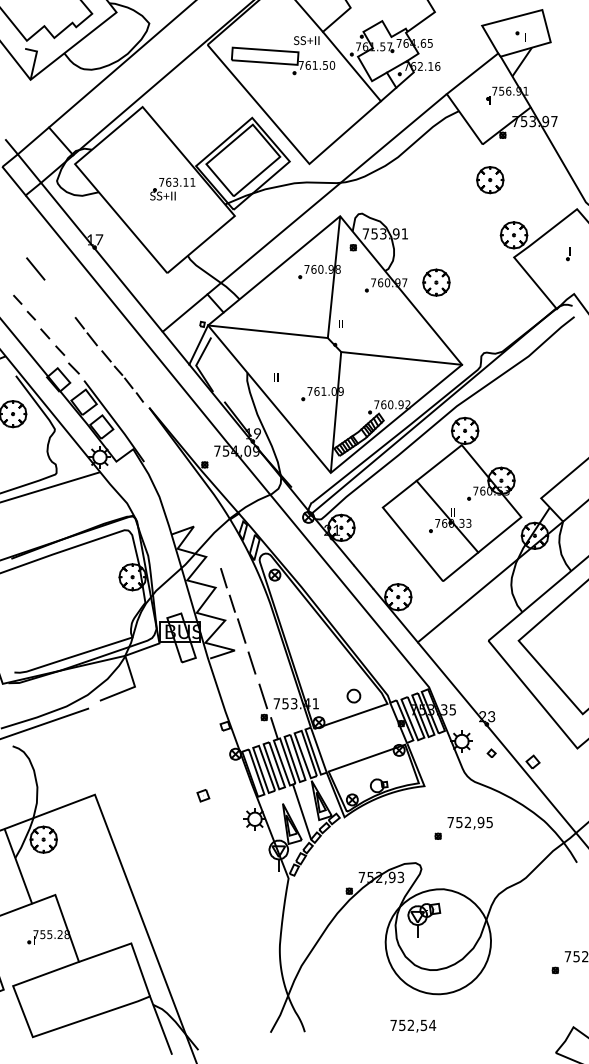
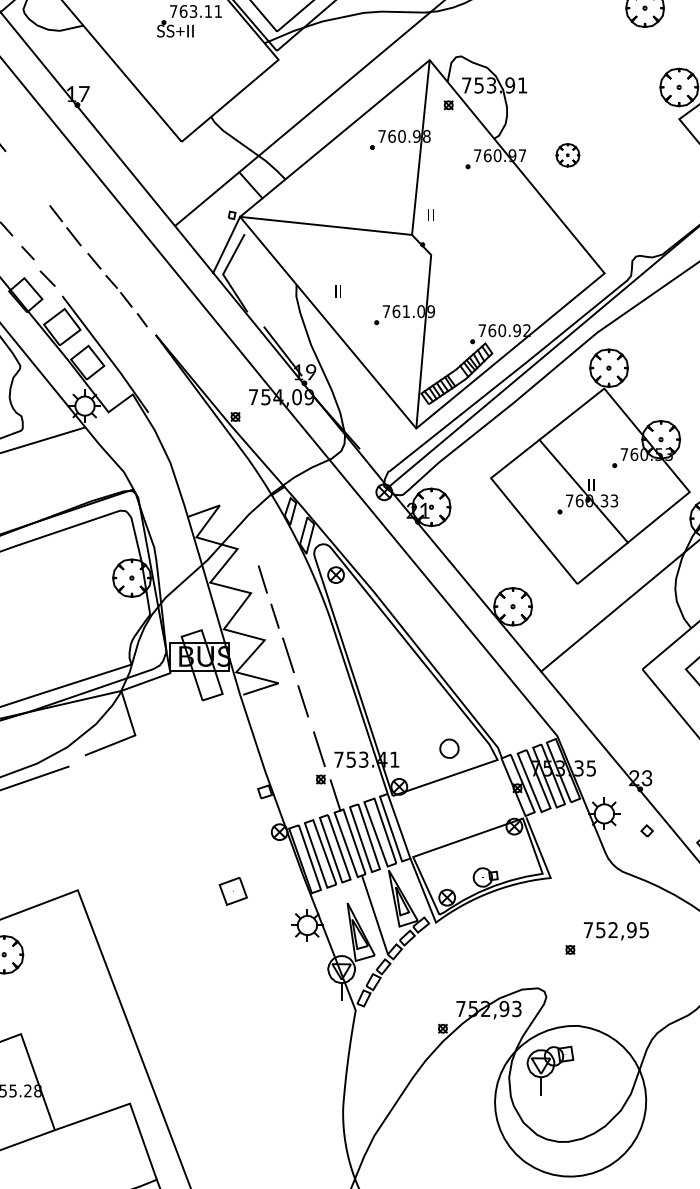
part: (436, 282) -> (567, 155), size x0.6
line: (401, 358) -> (517, 264), removed
part: (203, 795) -> (233, 891), size x1.6

